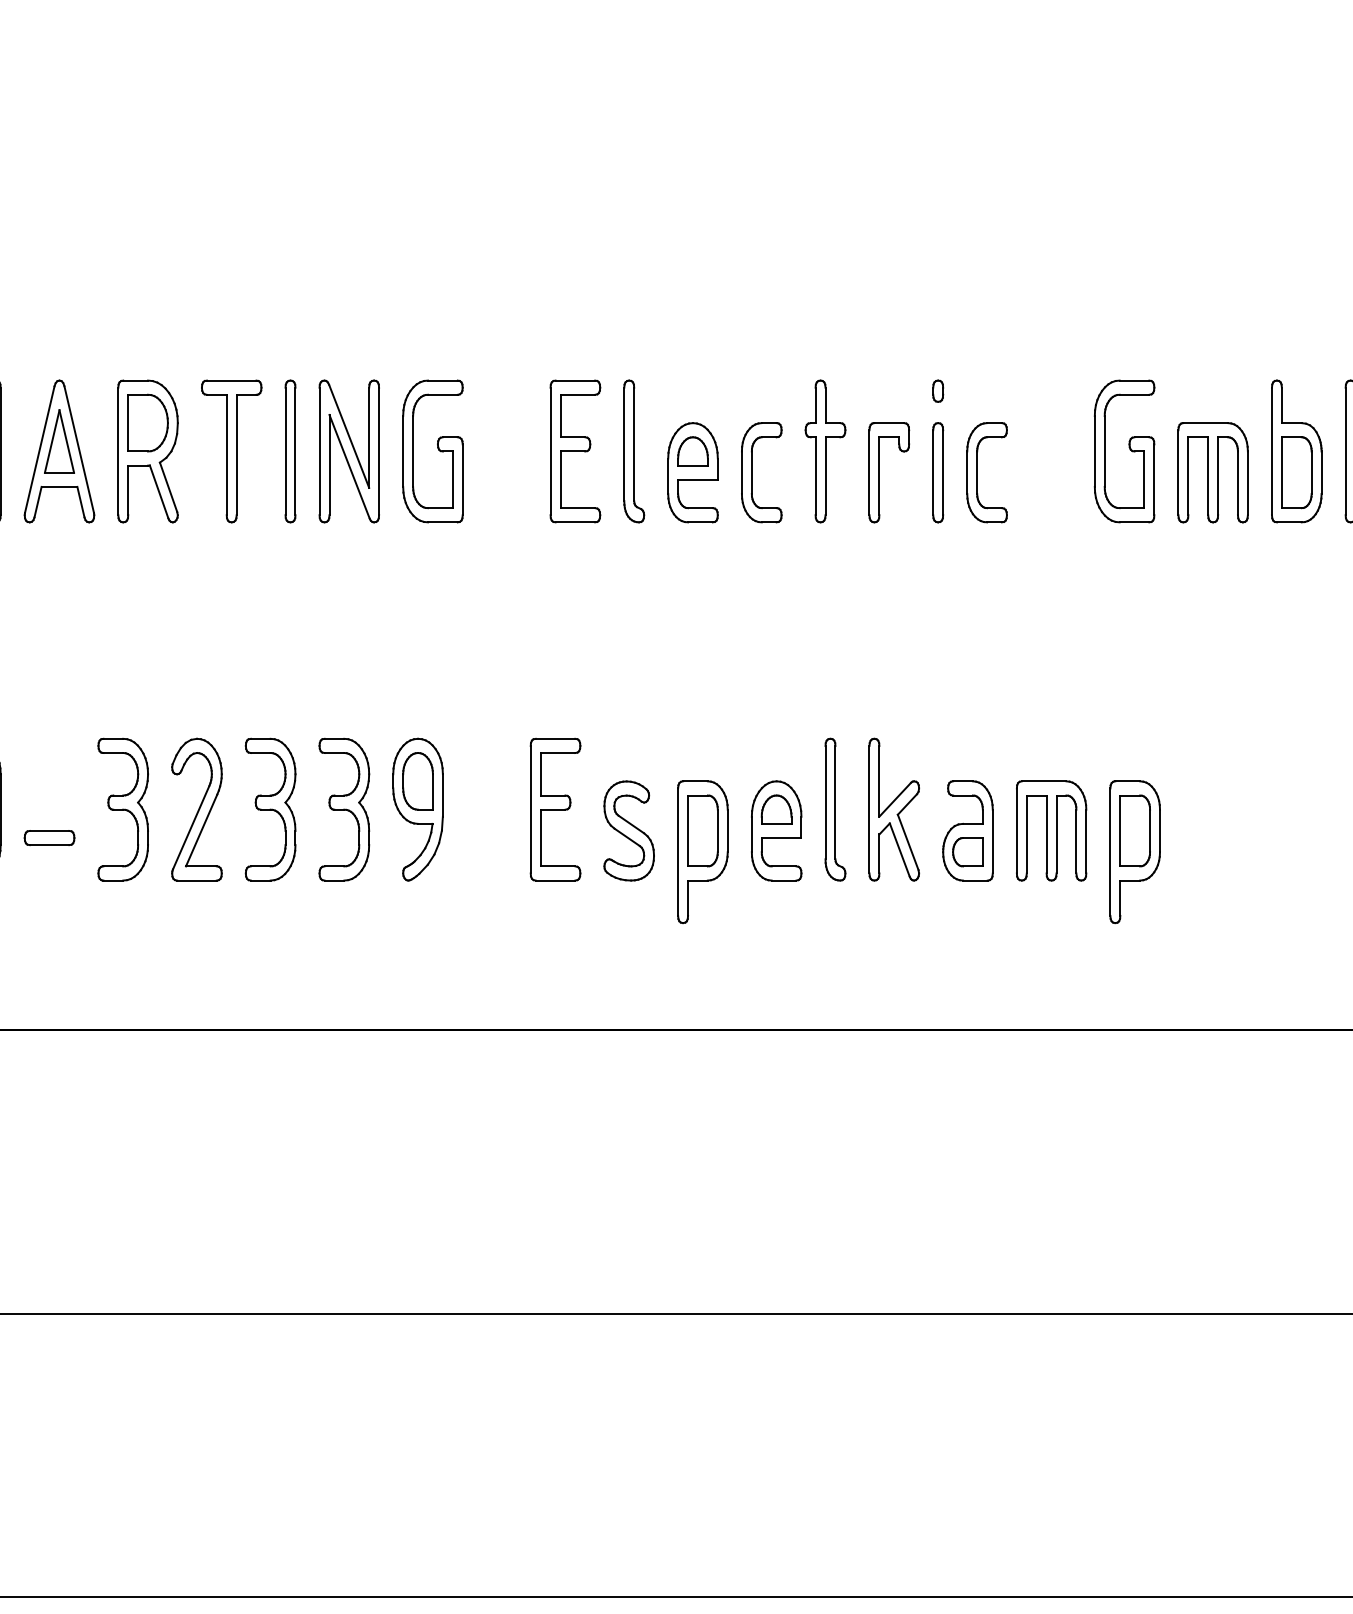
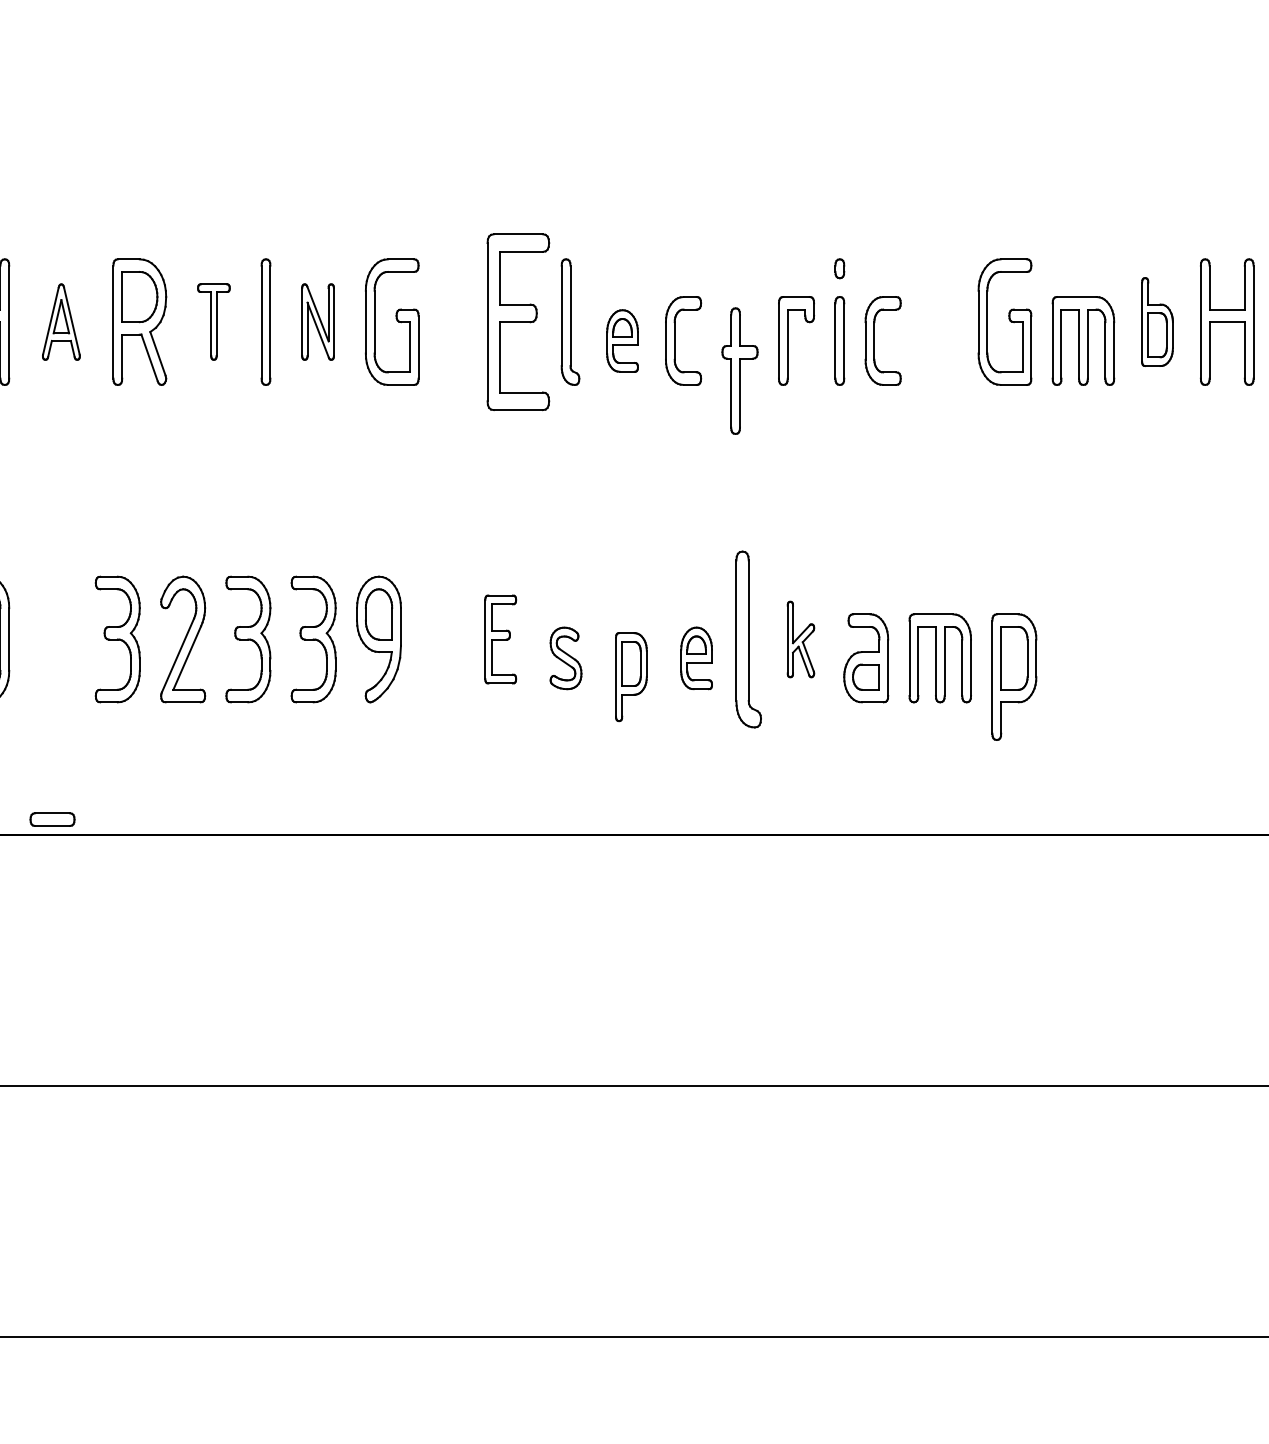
part: (59, 450) -> (61, 321), size x0.6
part: (231, 450) -> (213, 321), size x0.6
part: (348, 450) -> (317, 321), size x0.6
part: (575, 450) -> (518, 321), size x1.4
part: (824, 450) -> (739, 370), moved
part: (1296, 450) -> (1157, 321), size x0.7
part: (692, 472) -> (622, 340), size x0.7
part: (555, 809) -> (500, 639), size x0.7
part: (835, 809) -> (748, 639), size x1.4
part: (893, 809) -> (800, 639), size x0.6
part: (628, 831) -> (565, 658), size x0.7
part: (776, 831) -> (696, 658), size x0.7
part: (49, 837) -> (52, 819), moved
part: (703, 851) -> (631, 676), size x0.7

